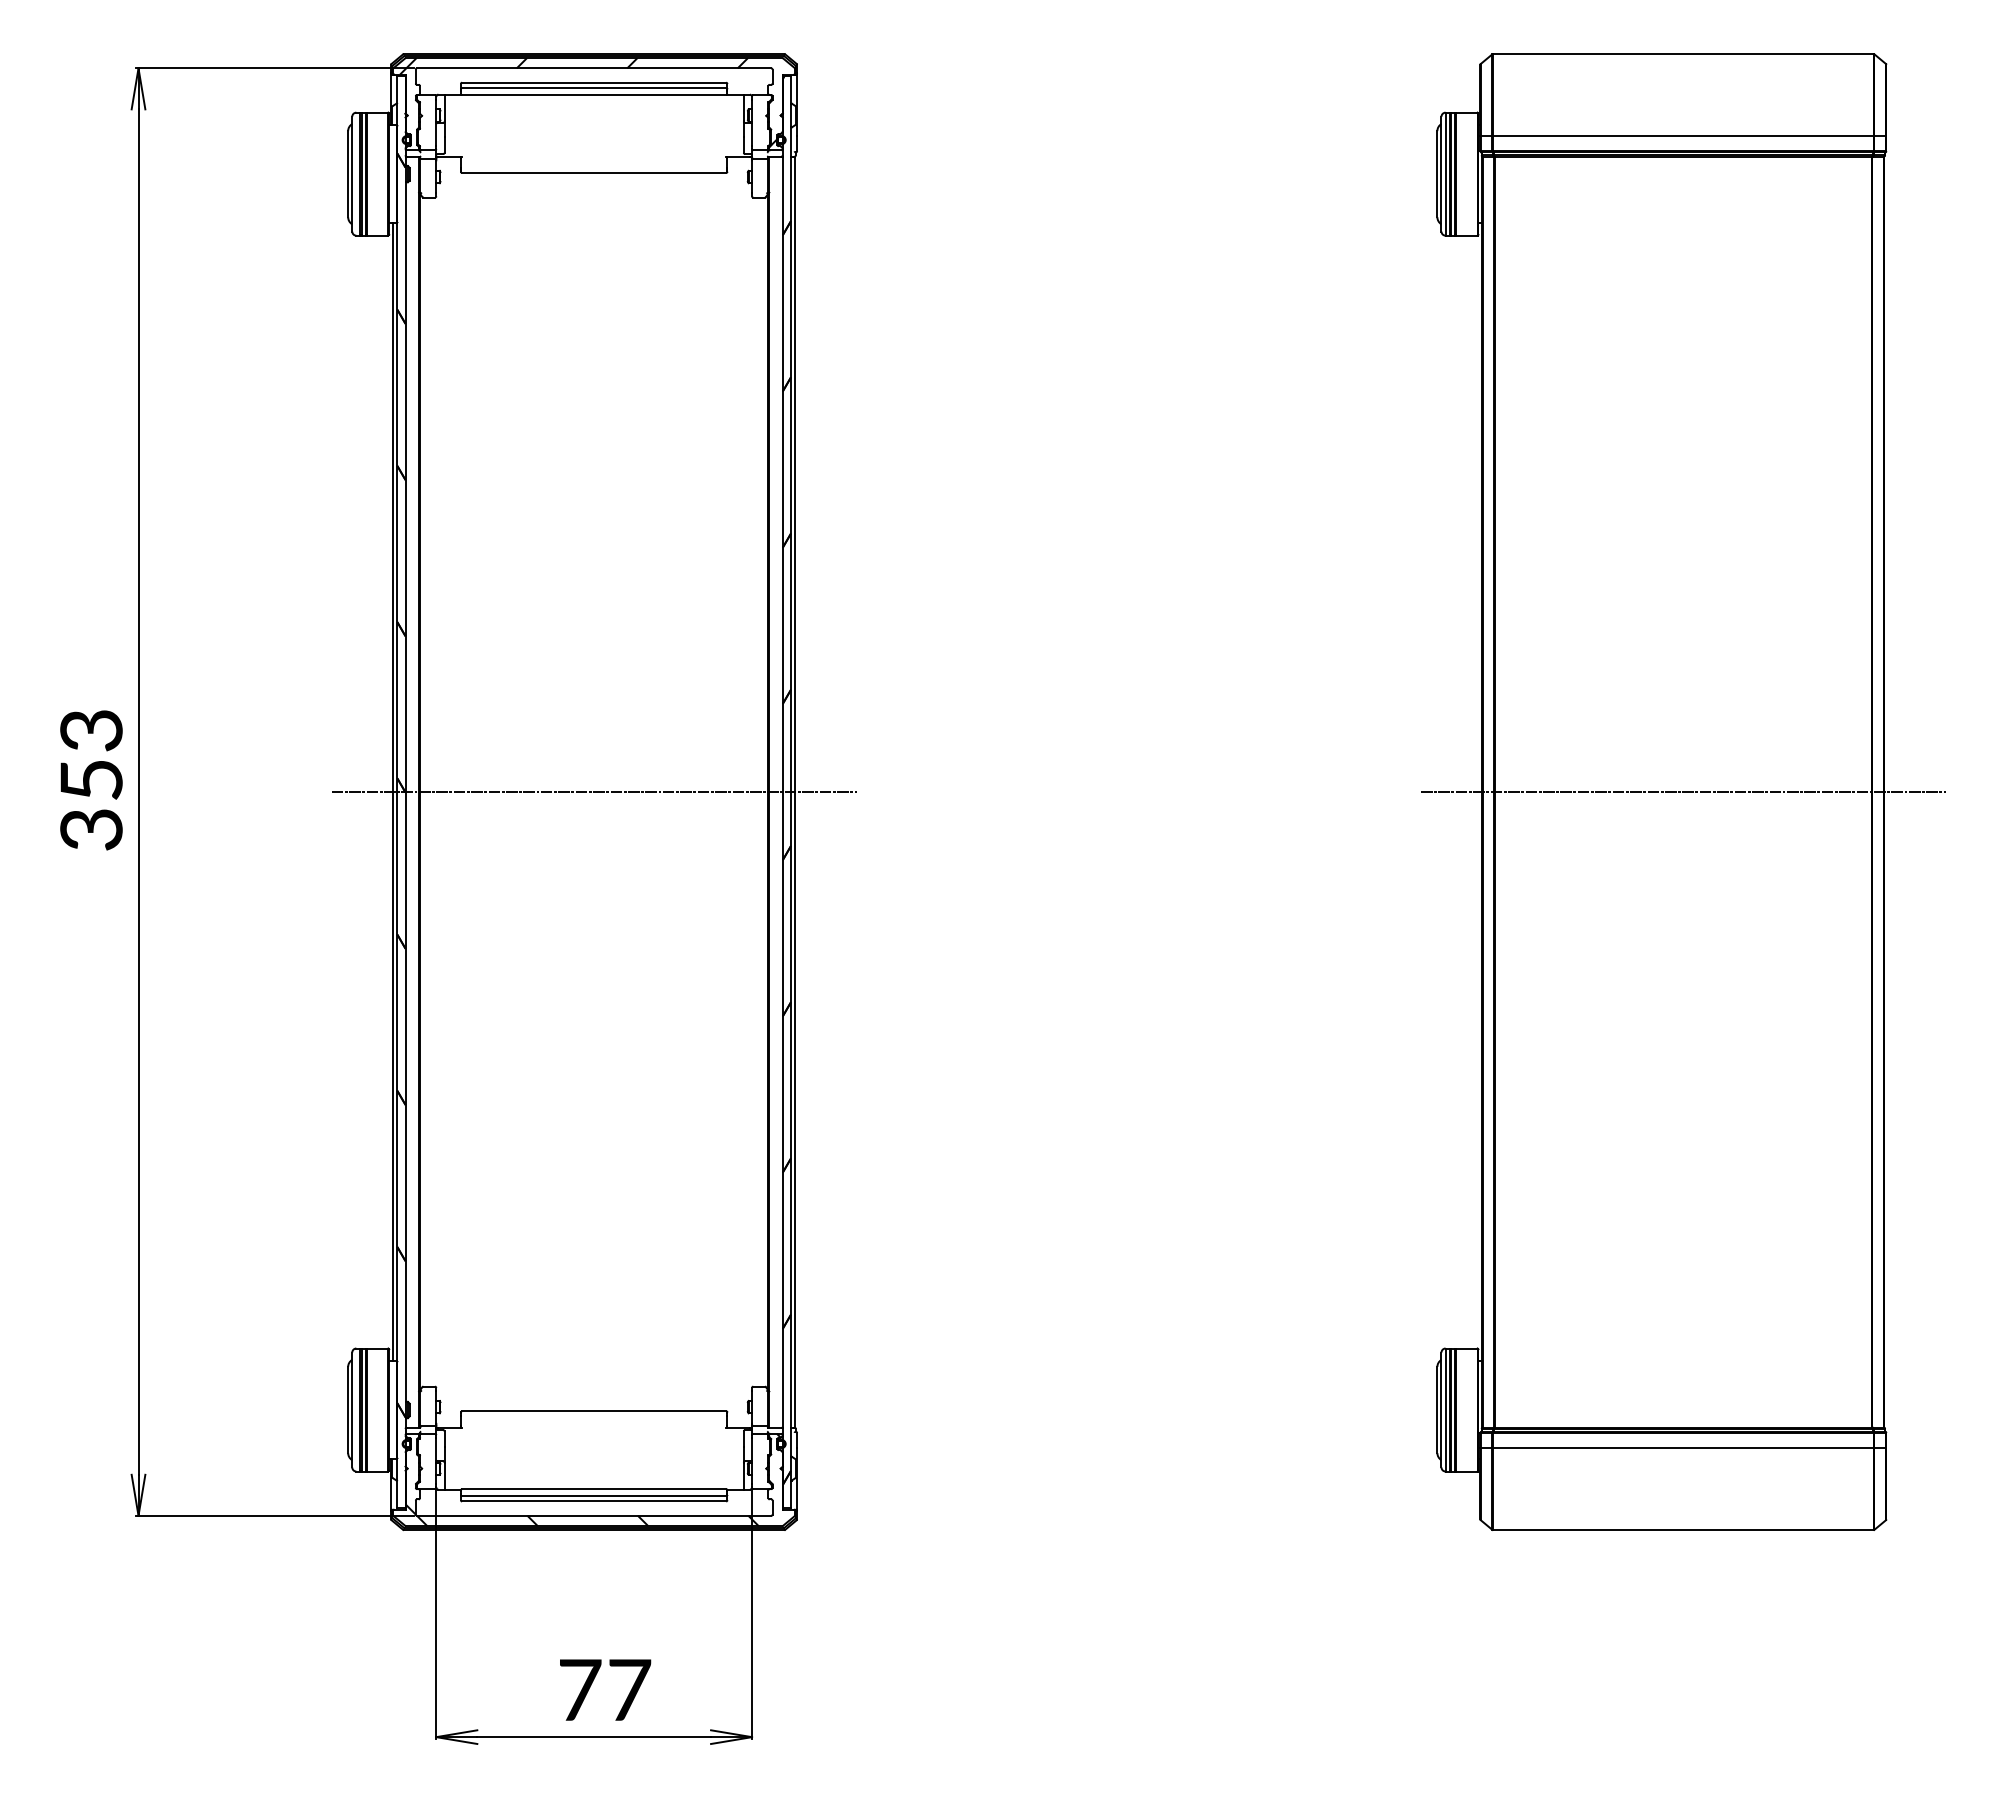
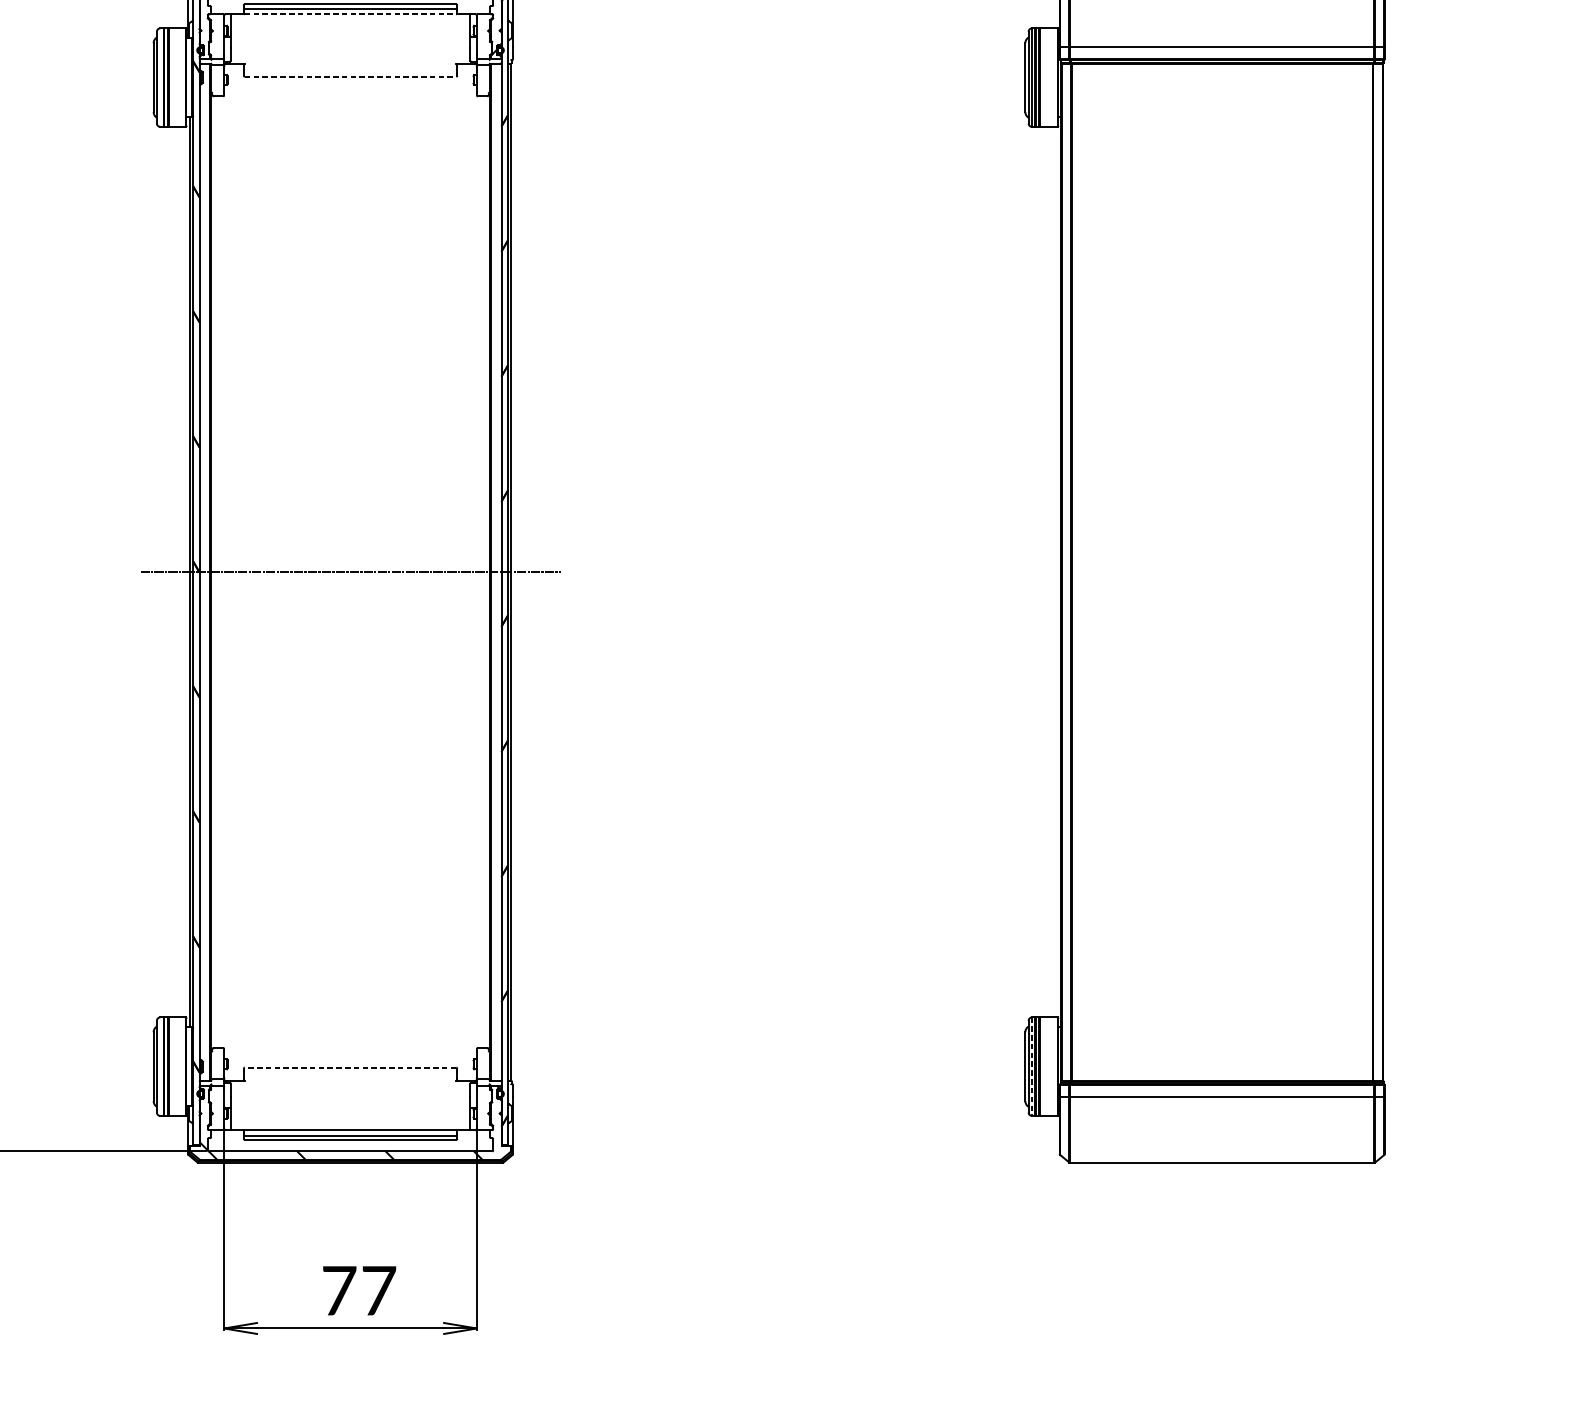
line: (594, 95) -> (350, 14), solid -> dashed
line: (594, 172) -> (350, 76), solid -> dashed
line: (1682, 792) -> (1221, 572), removed
line: (1445, 1410) -> (1031, 1067), solid -> dashed
line: (593, 1411) -> (350, 1067), solid -> dashed

